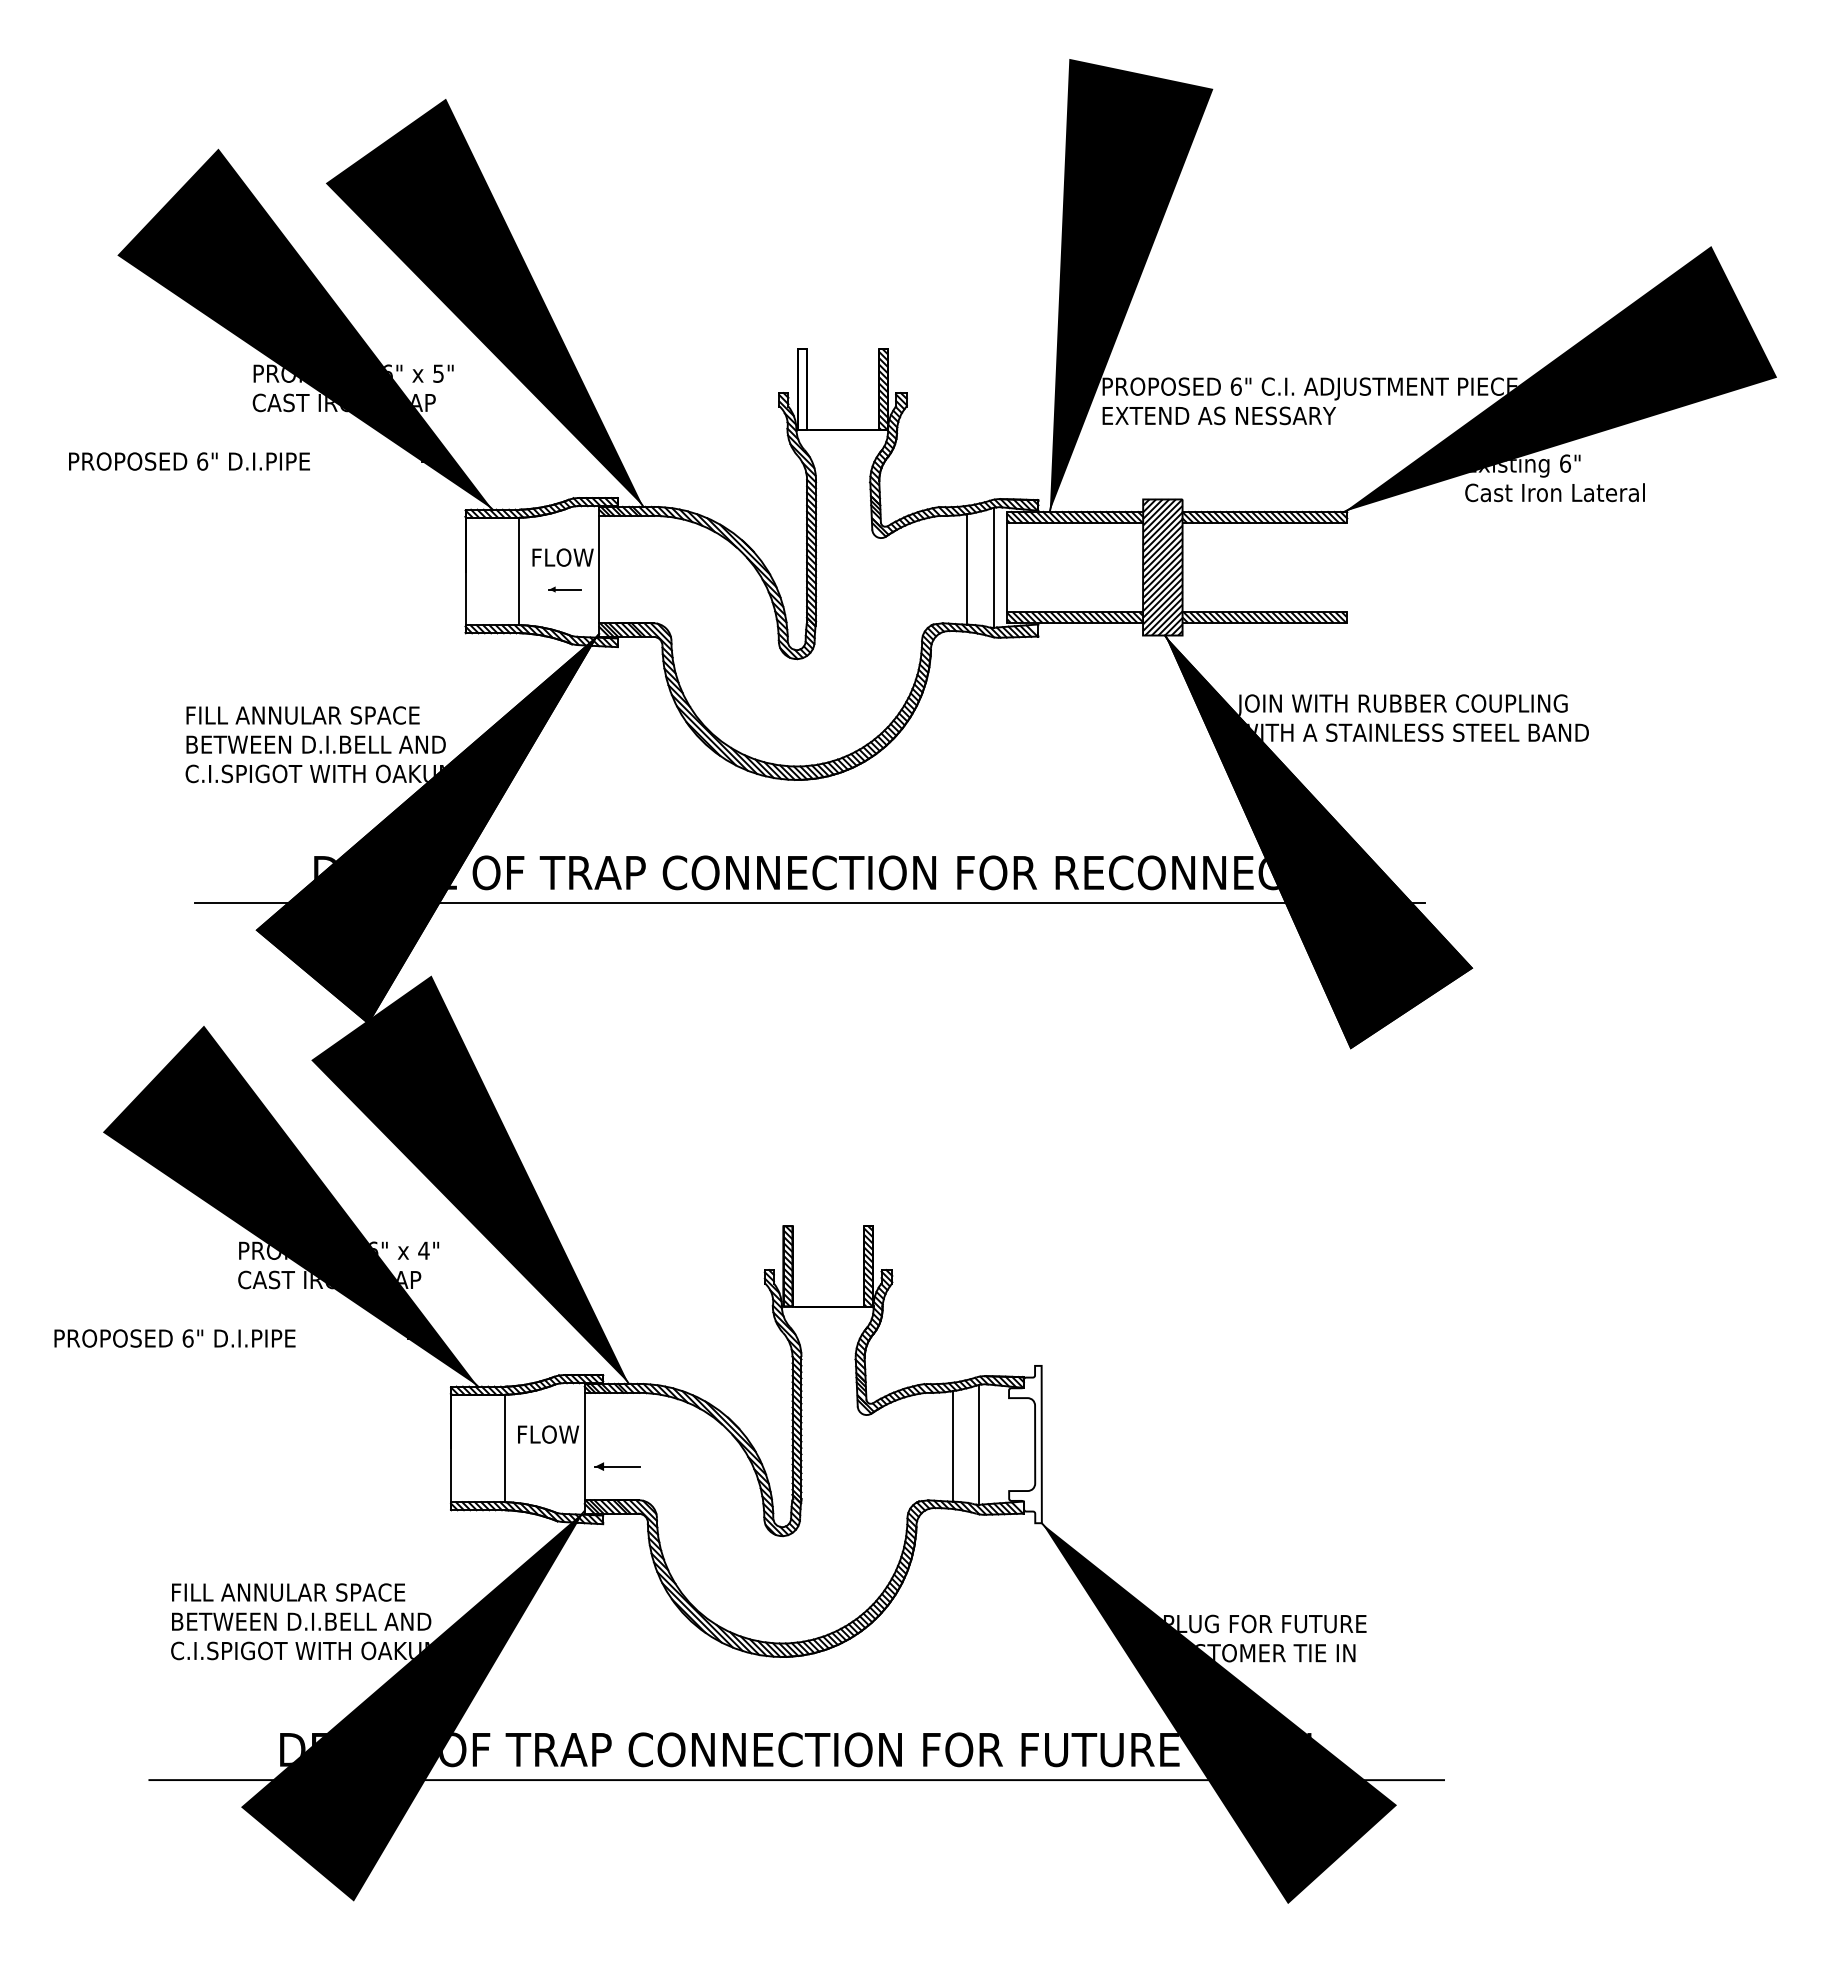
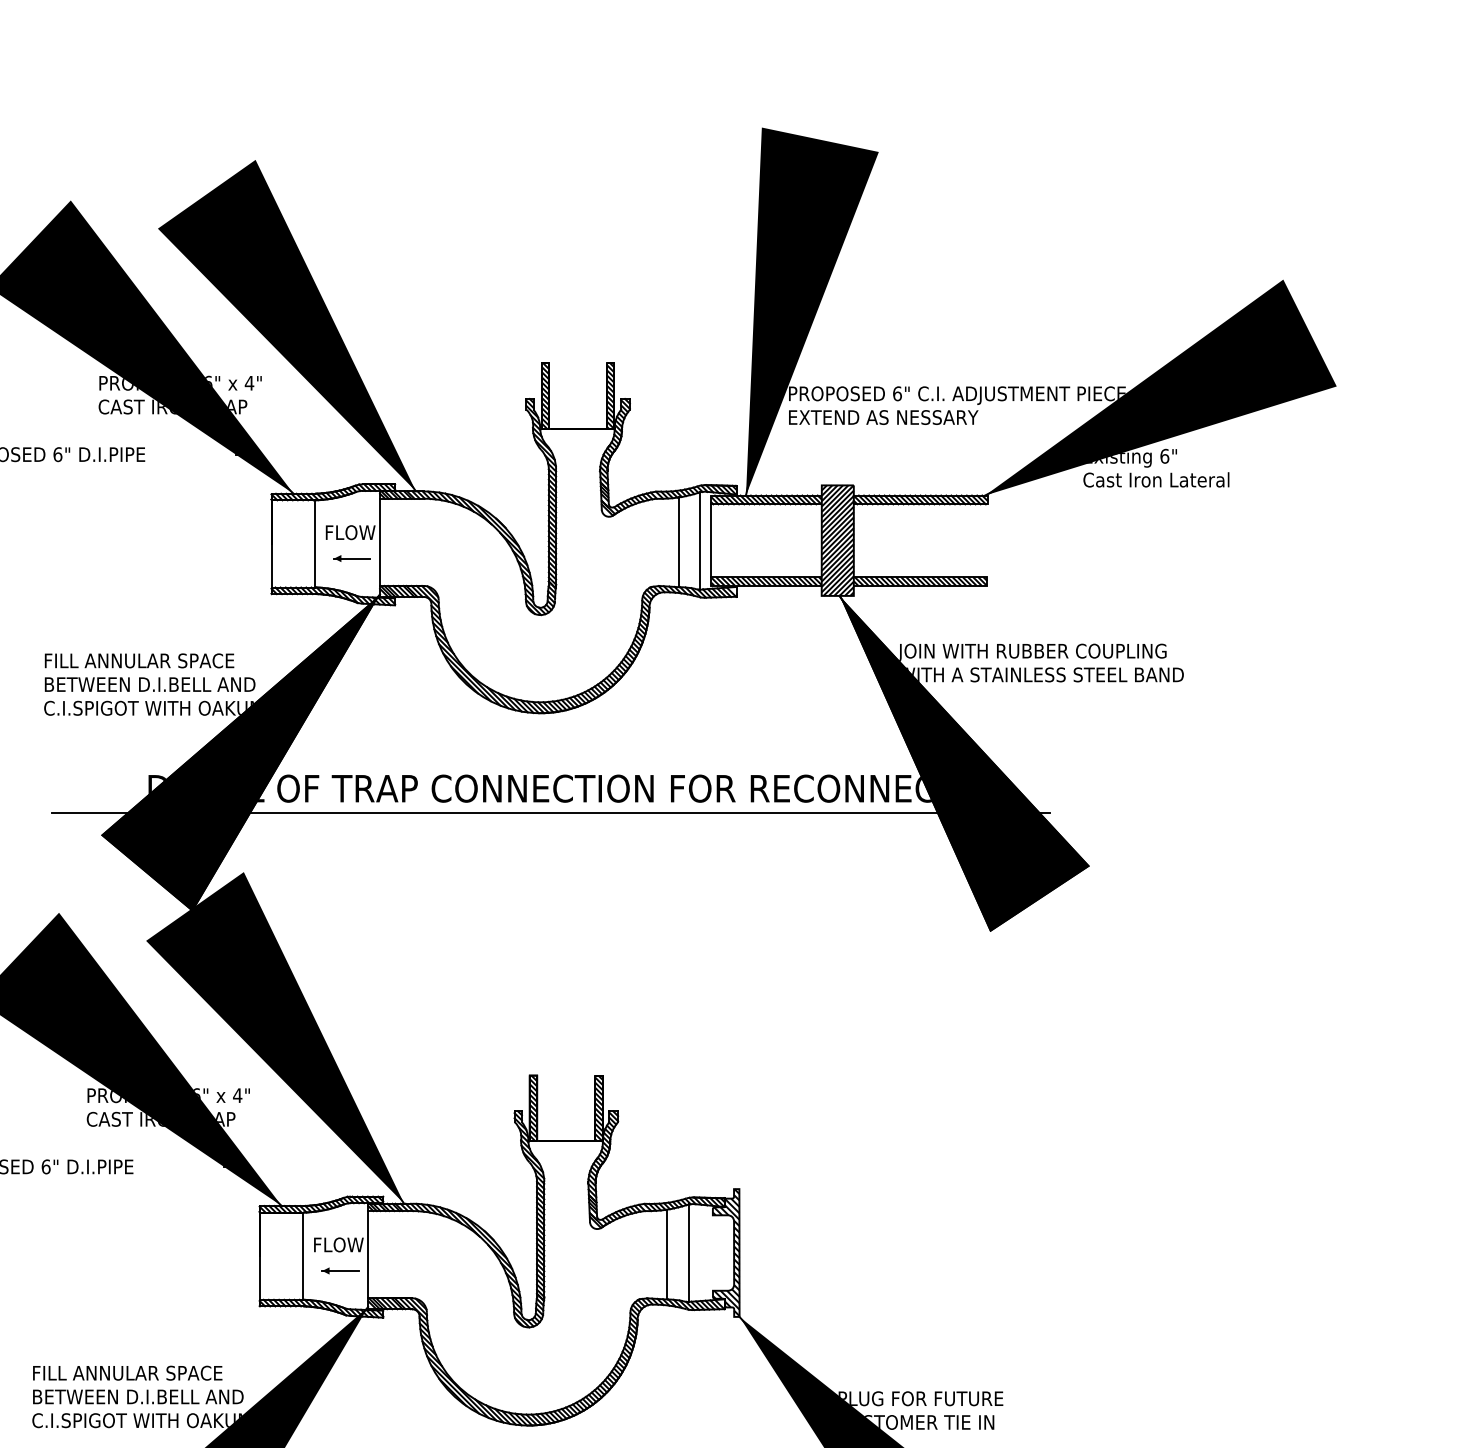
text: (438, 373) -> (249, 383), 5" -> 4"
hatch: (802, 389) -> (545, 396), added
part: (564, 589) -> (351, 558), size x1.43
hatch: (1025, 1443) -> (726, 1252), added
part: (617, 1466) -> (340, 1270), moved

